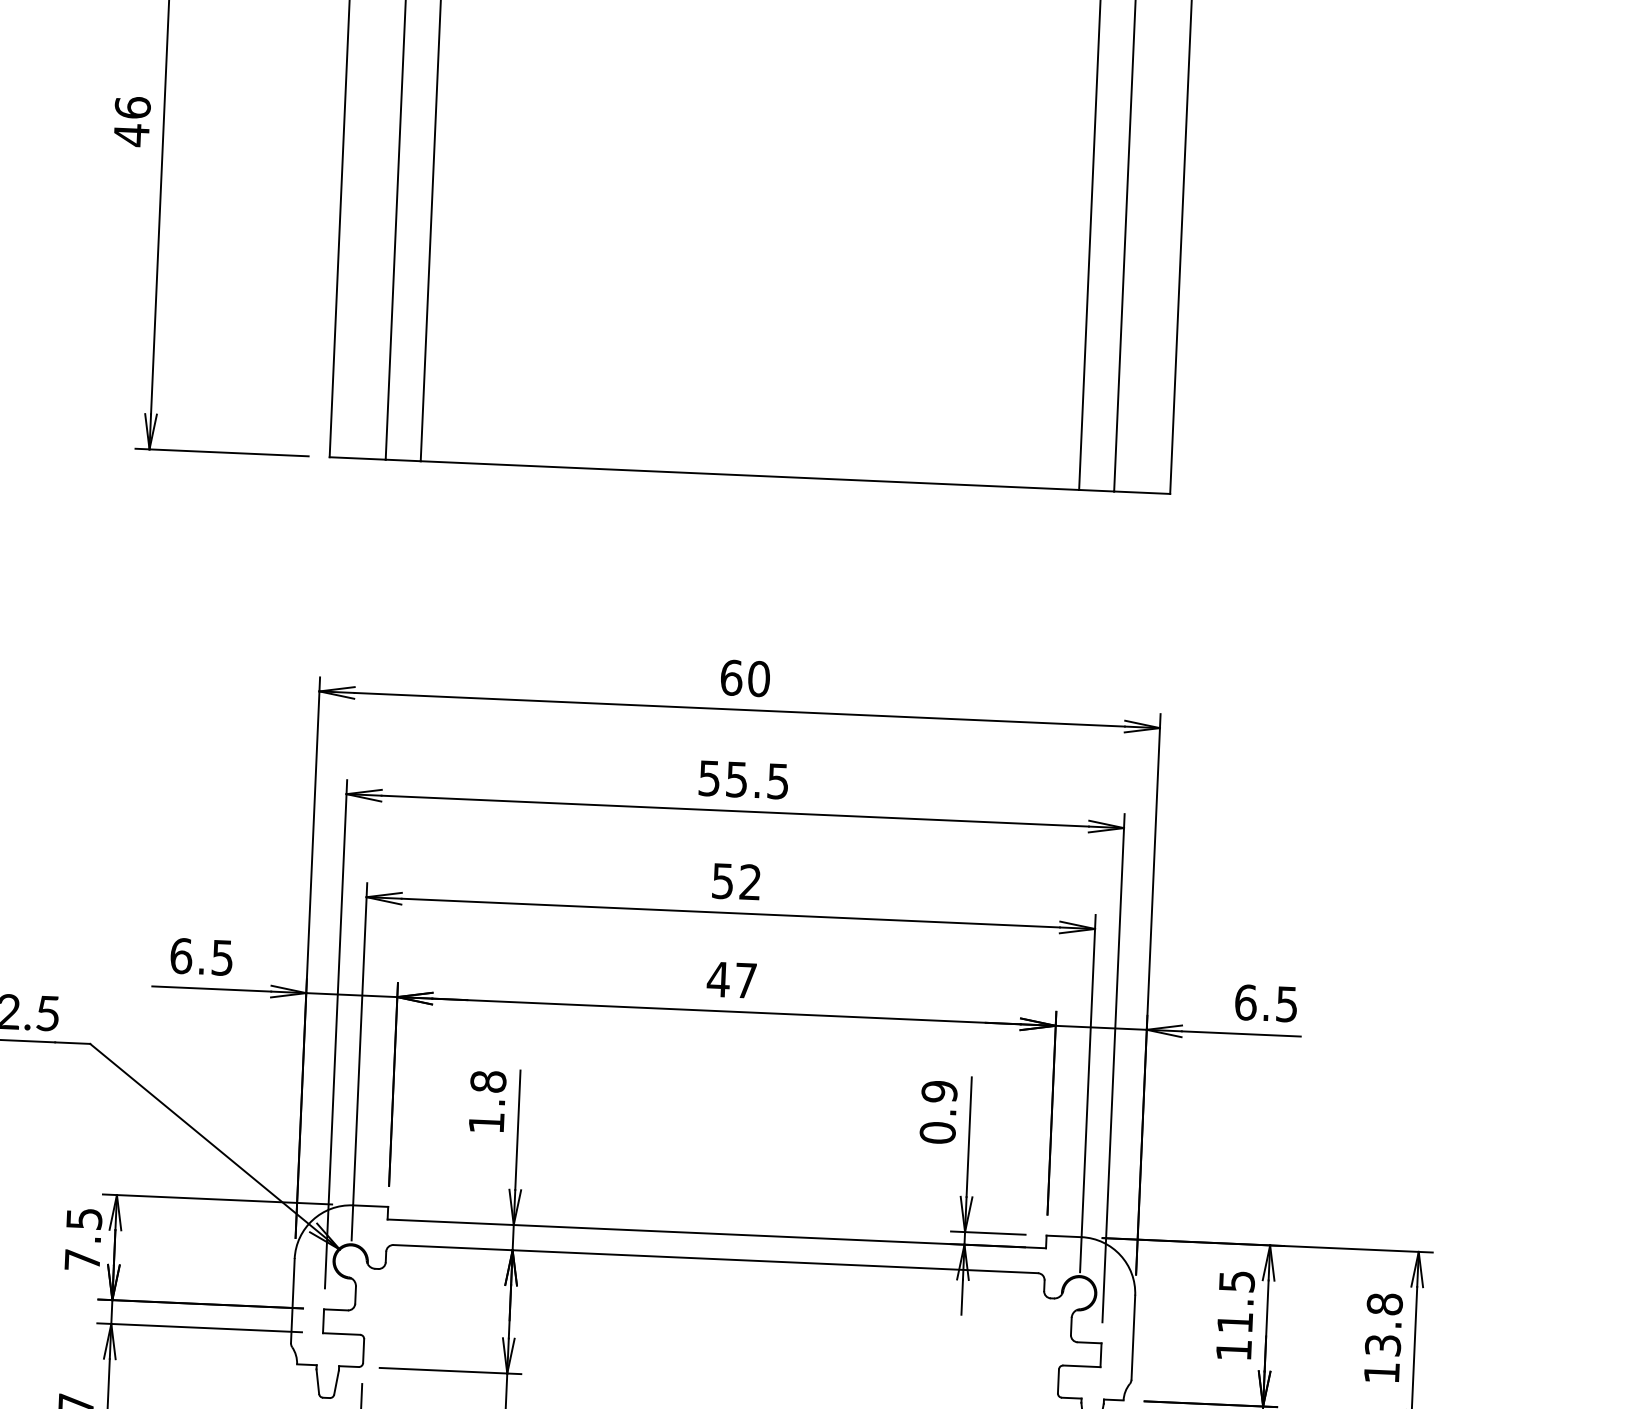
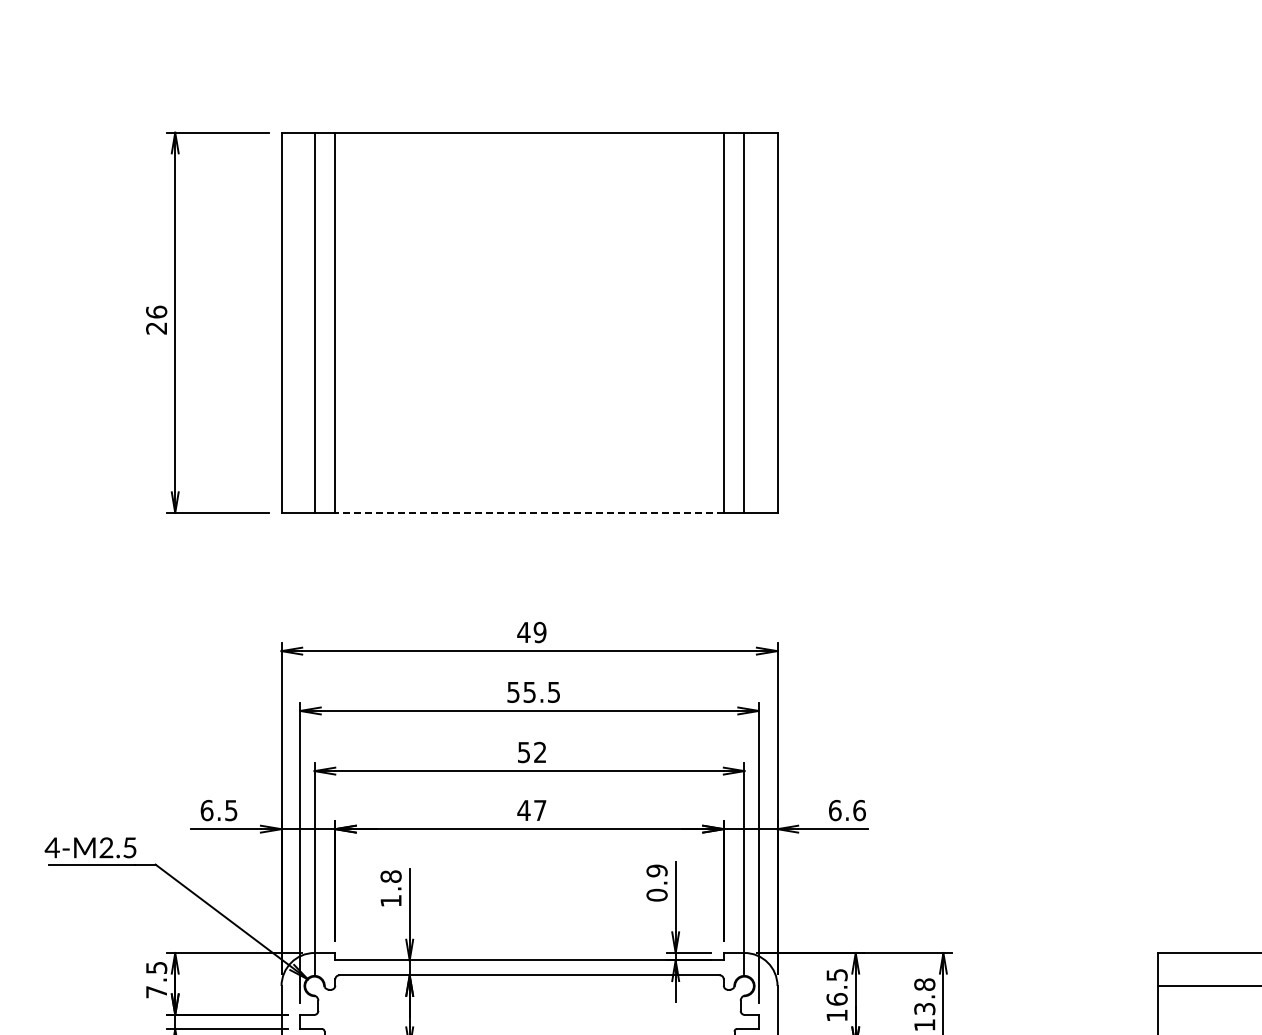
text: (131, 135) -> (156, 328), 46 -> 26
line: (749, 474) -> (529, 512), solid -> dashed
text: (744, 678) -> (531, 632), 60 -> 49
text: (1287, 1004) -> (859, 810), 6.5 -> 6.6
text: (1234, 1322) -> (836, 999), 11.5 -> 16.5

